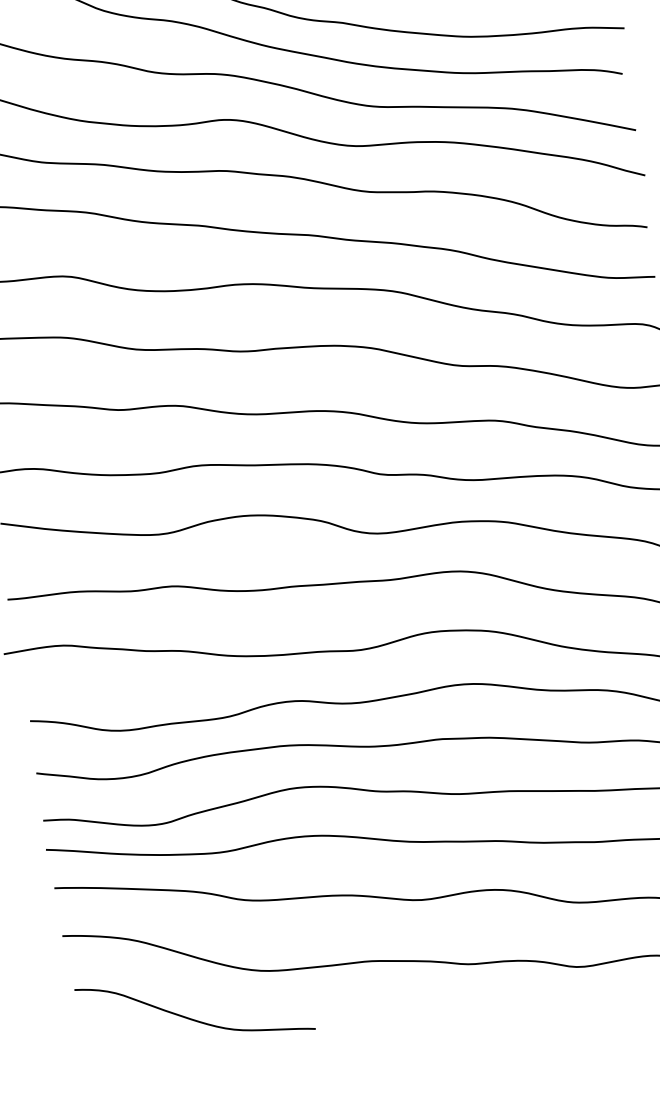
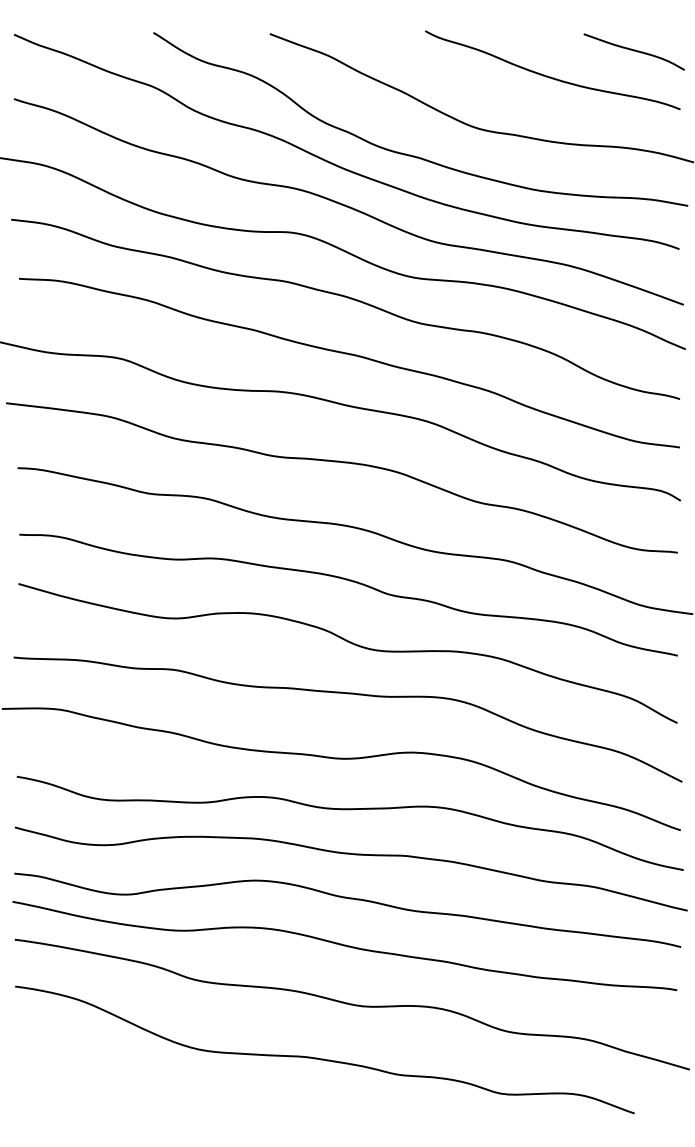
curve: (192, 1018) -> (126, 1084), removed

